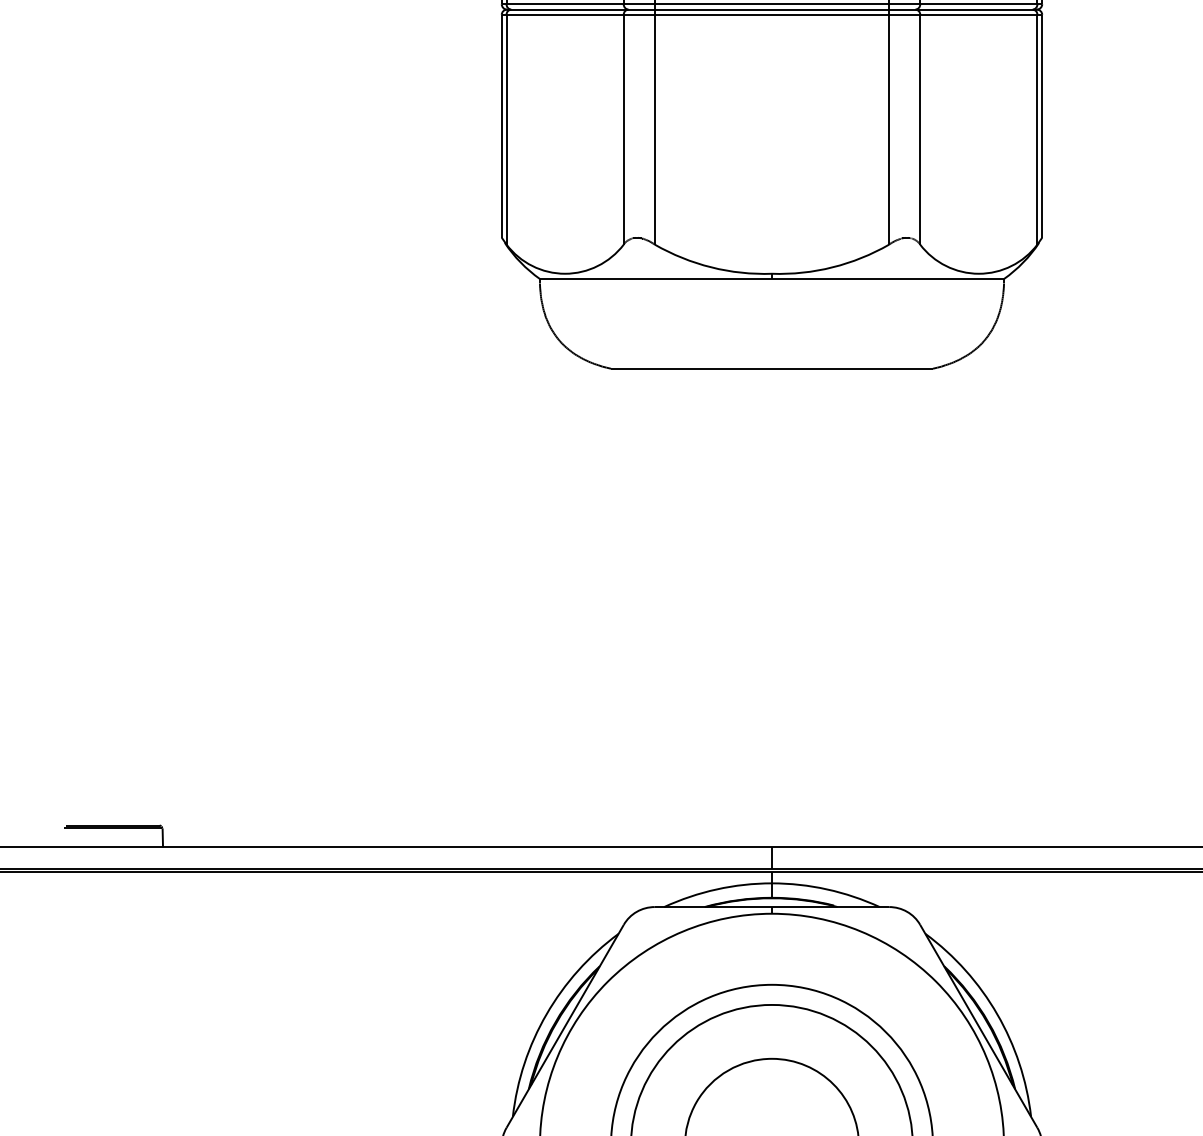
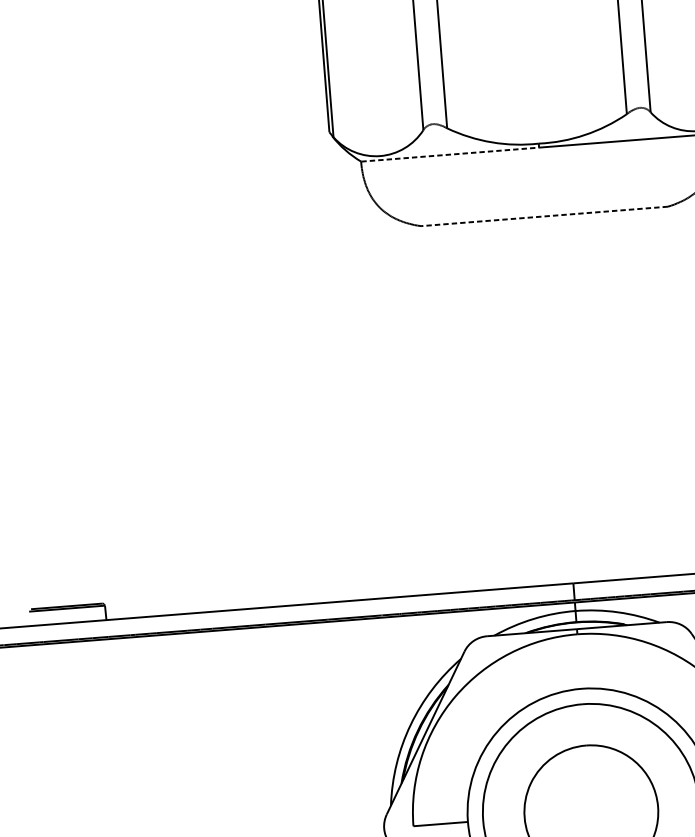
line: (656, 279) -> (450, 154), solid -> dashed
line: (771, 368) -> (544, 216), solid -> dashed

